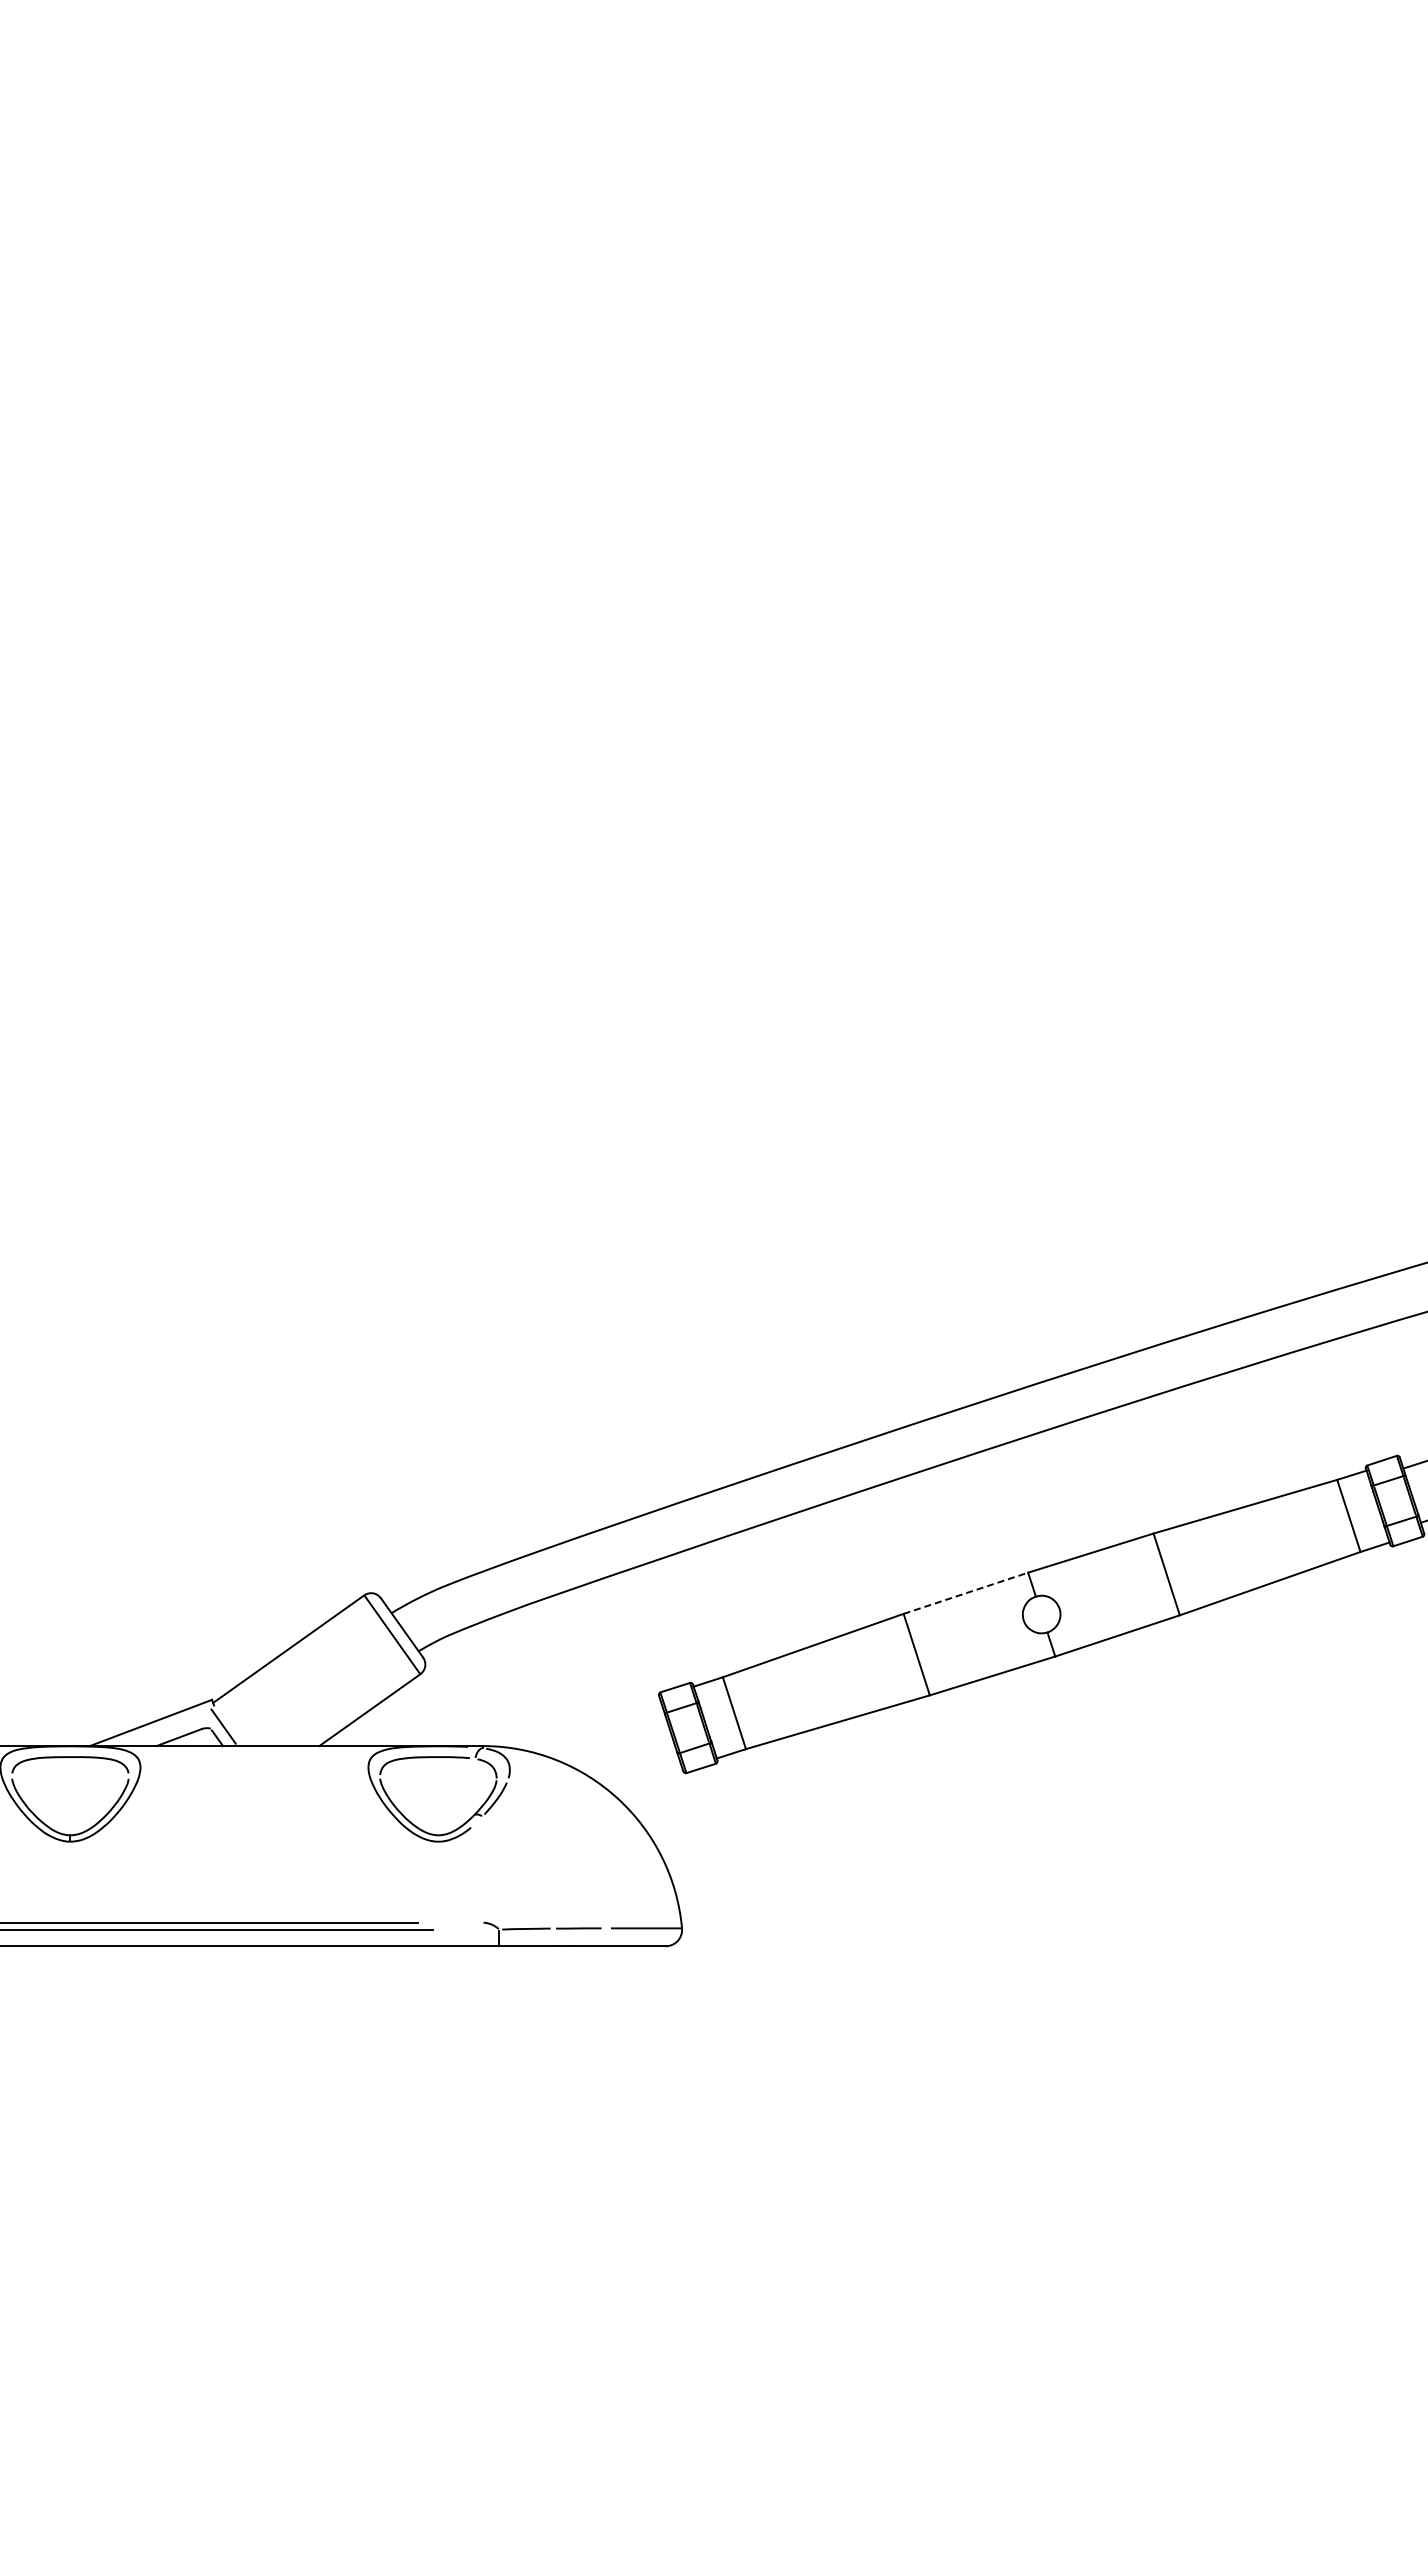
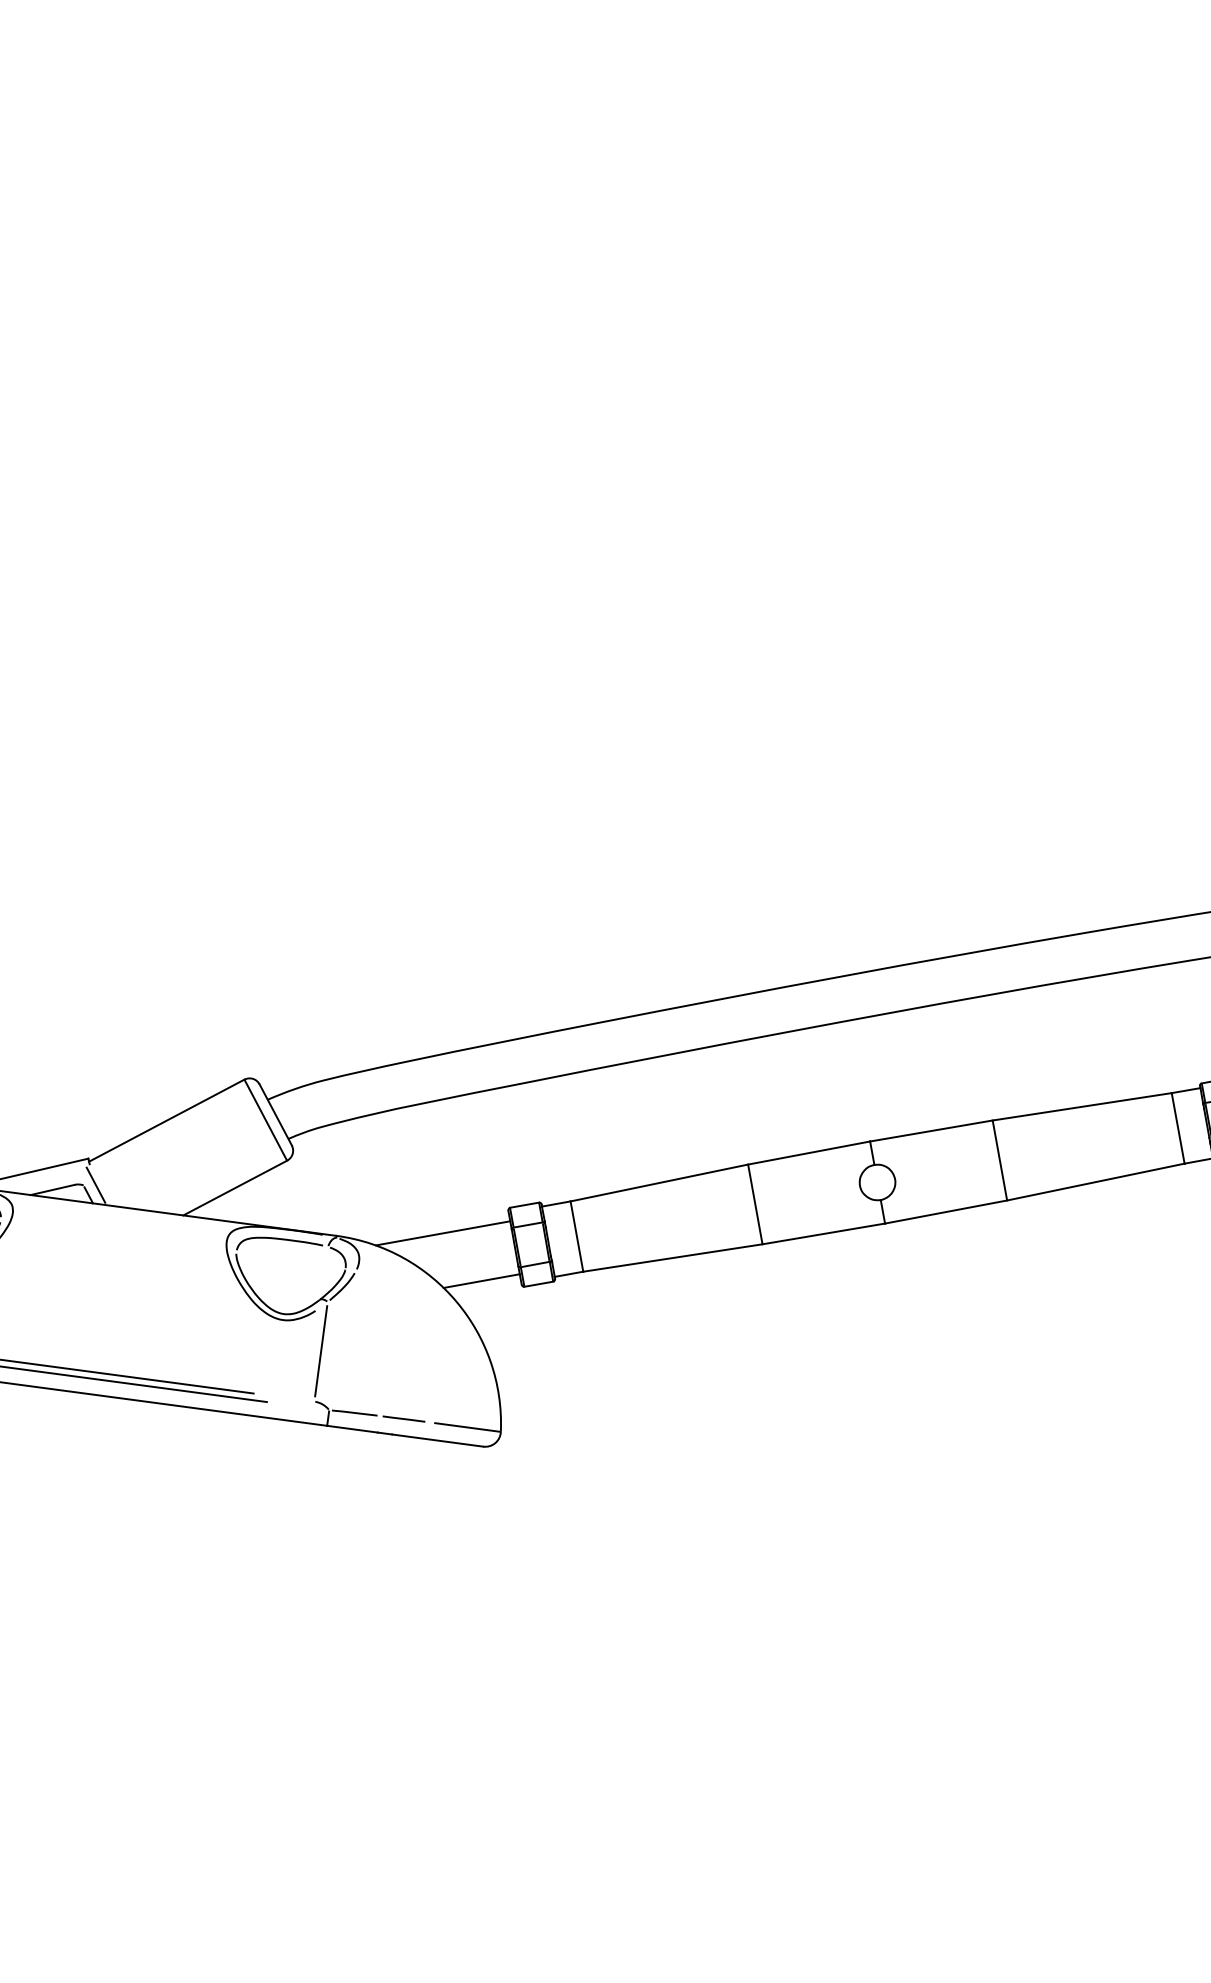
line: (965, 1593) -> (808, 1153), dashed -> solid
line: (593, 1728) -> (442, 1233), added
line: (640, 1772) -> (481, 1280), added
line: (482, 1868) -> (321, 1350), added

